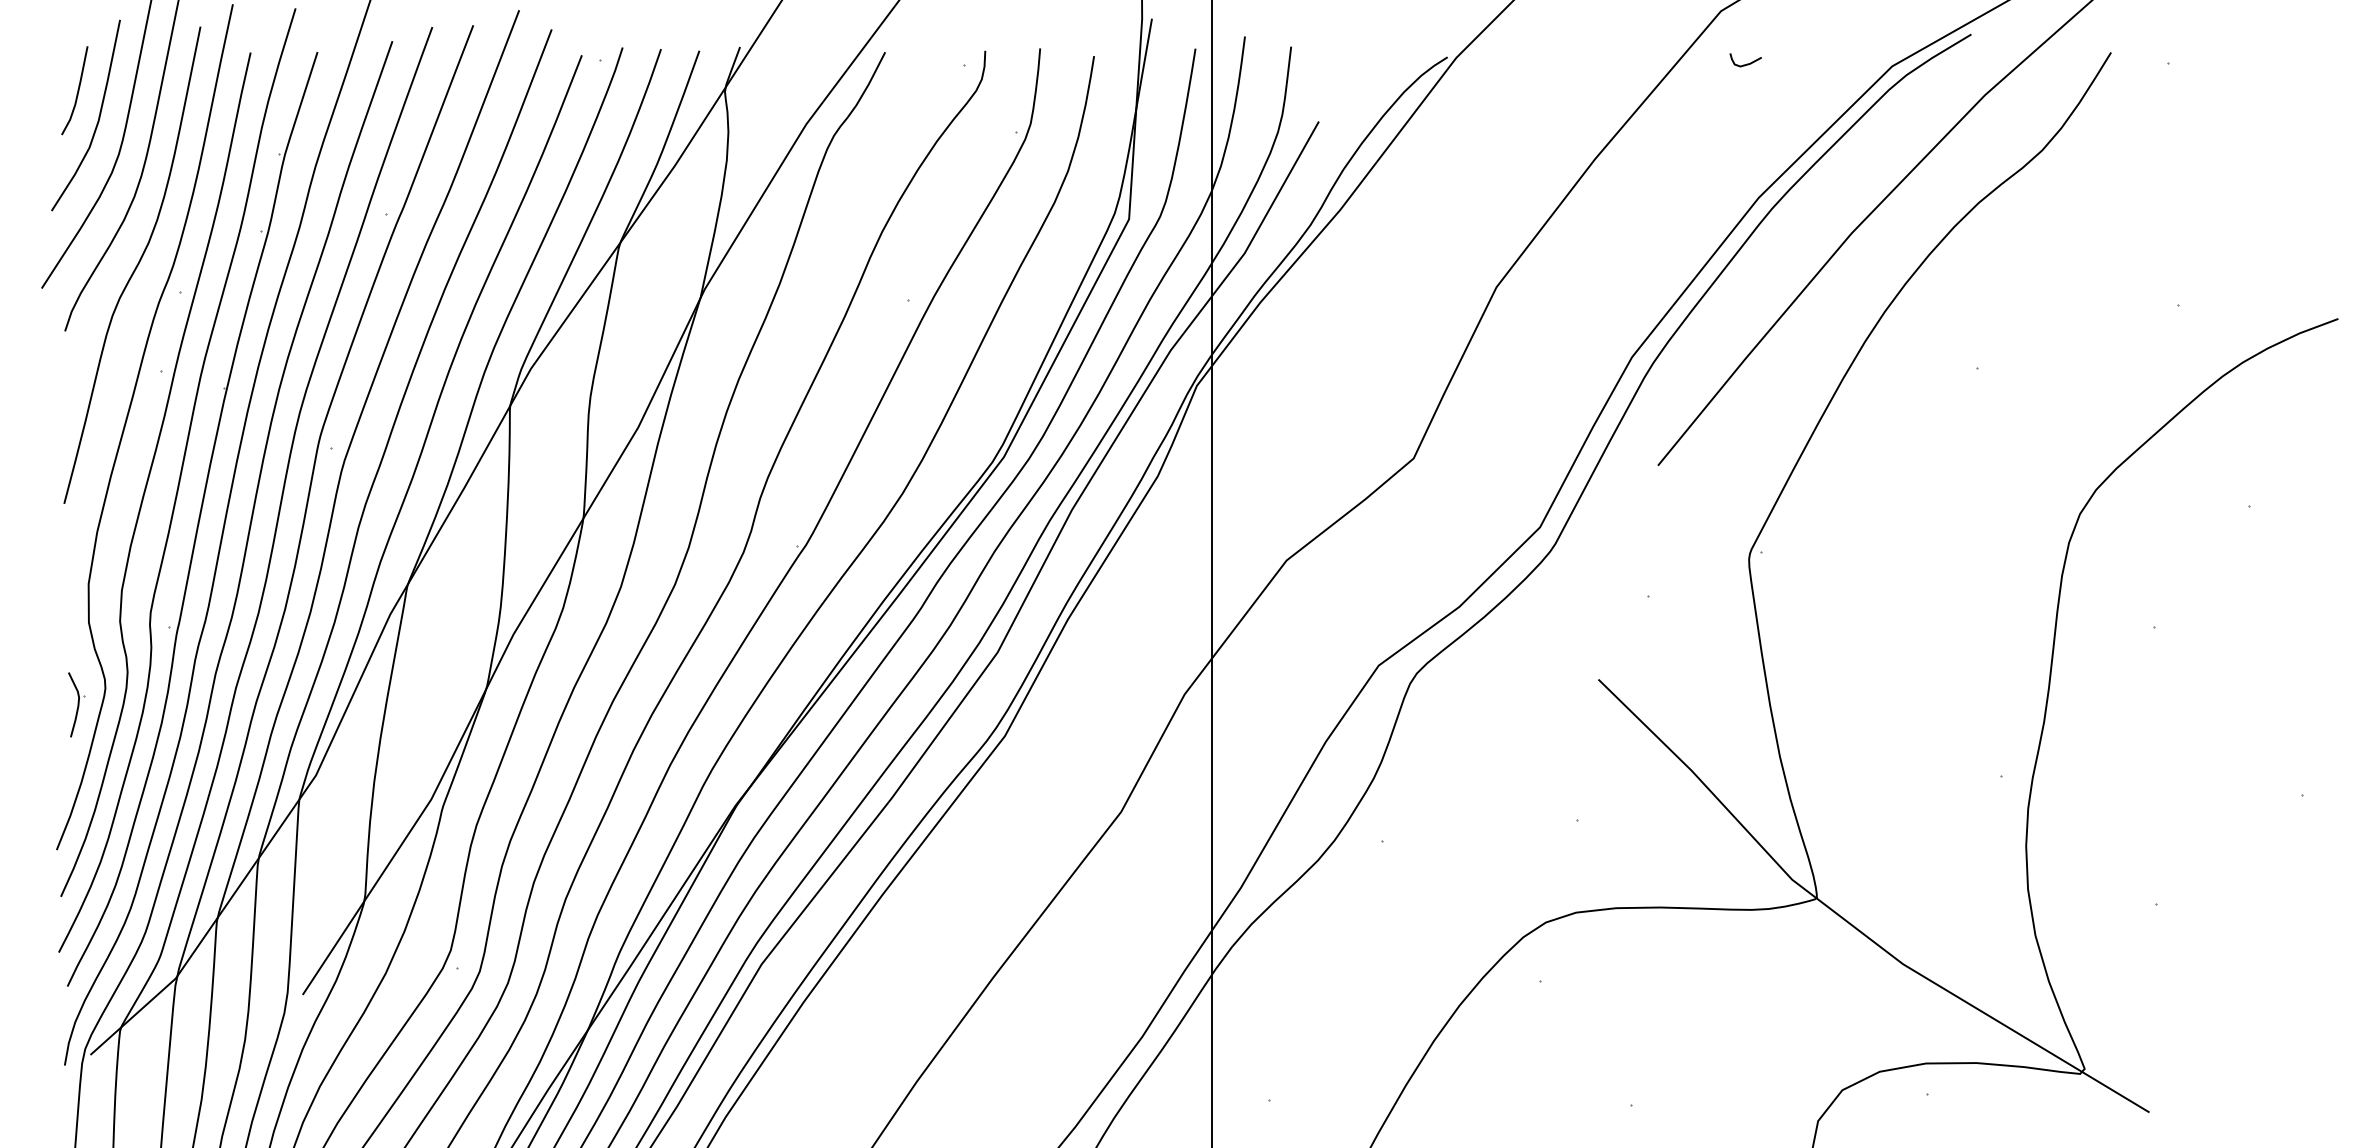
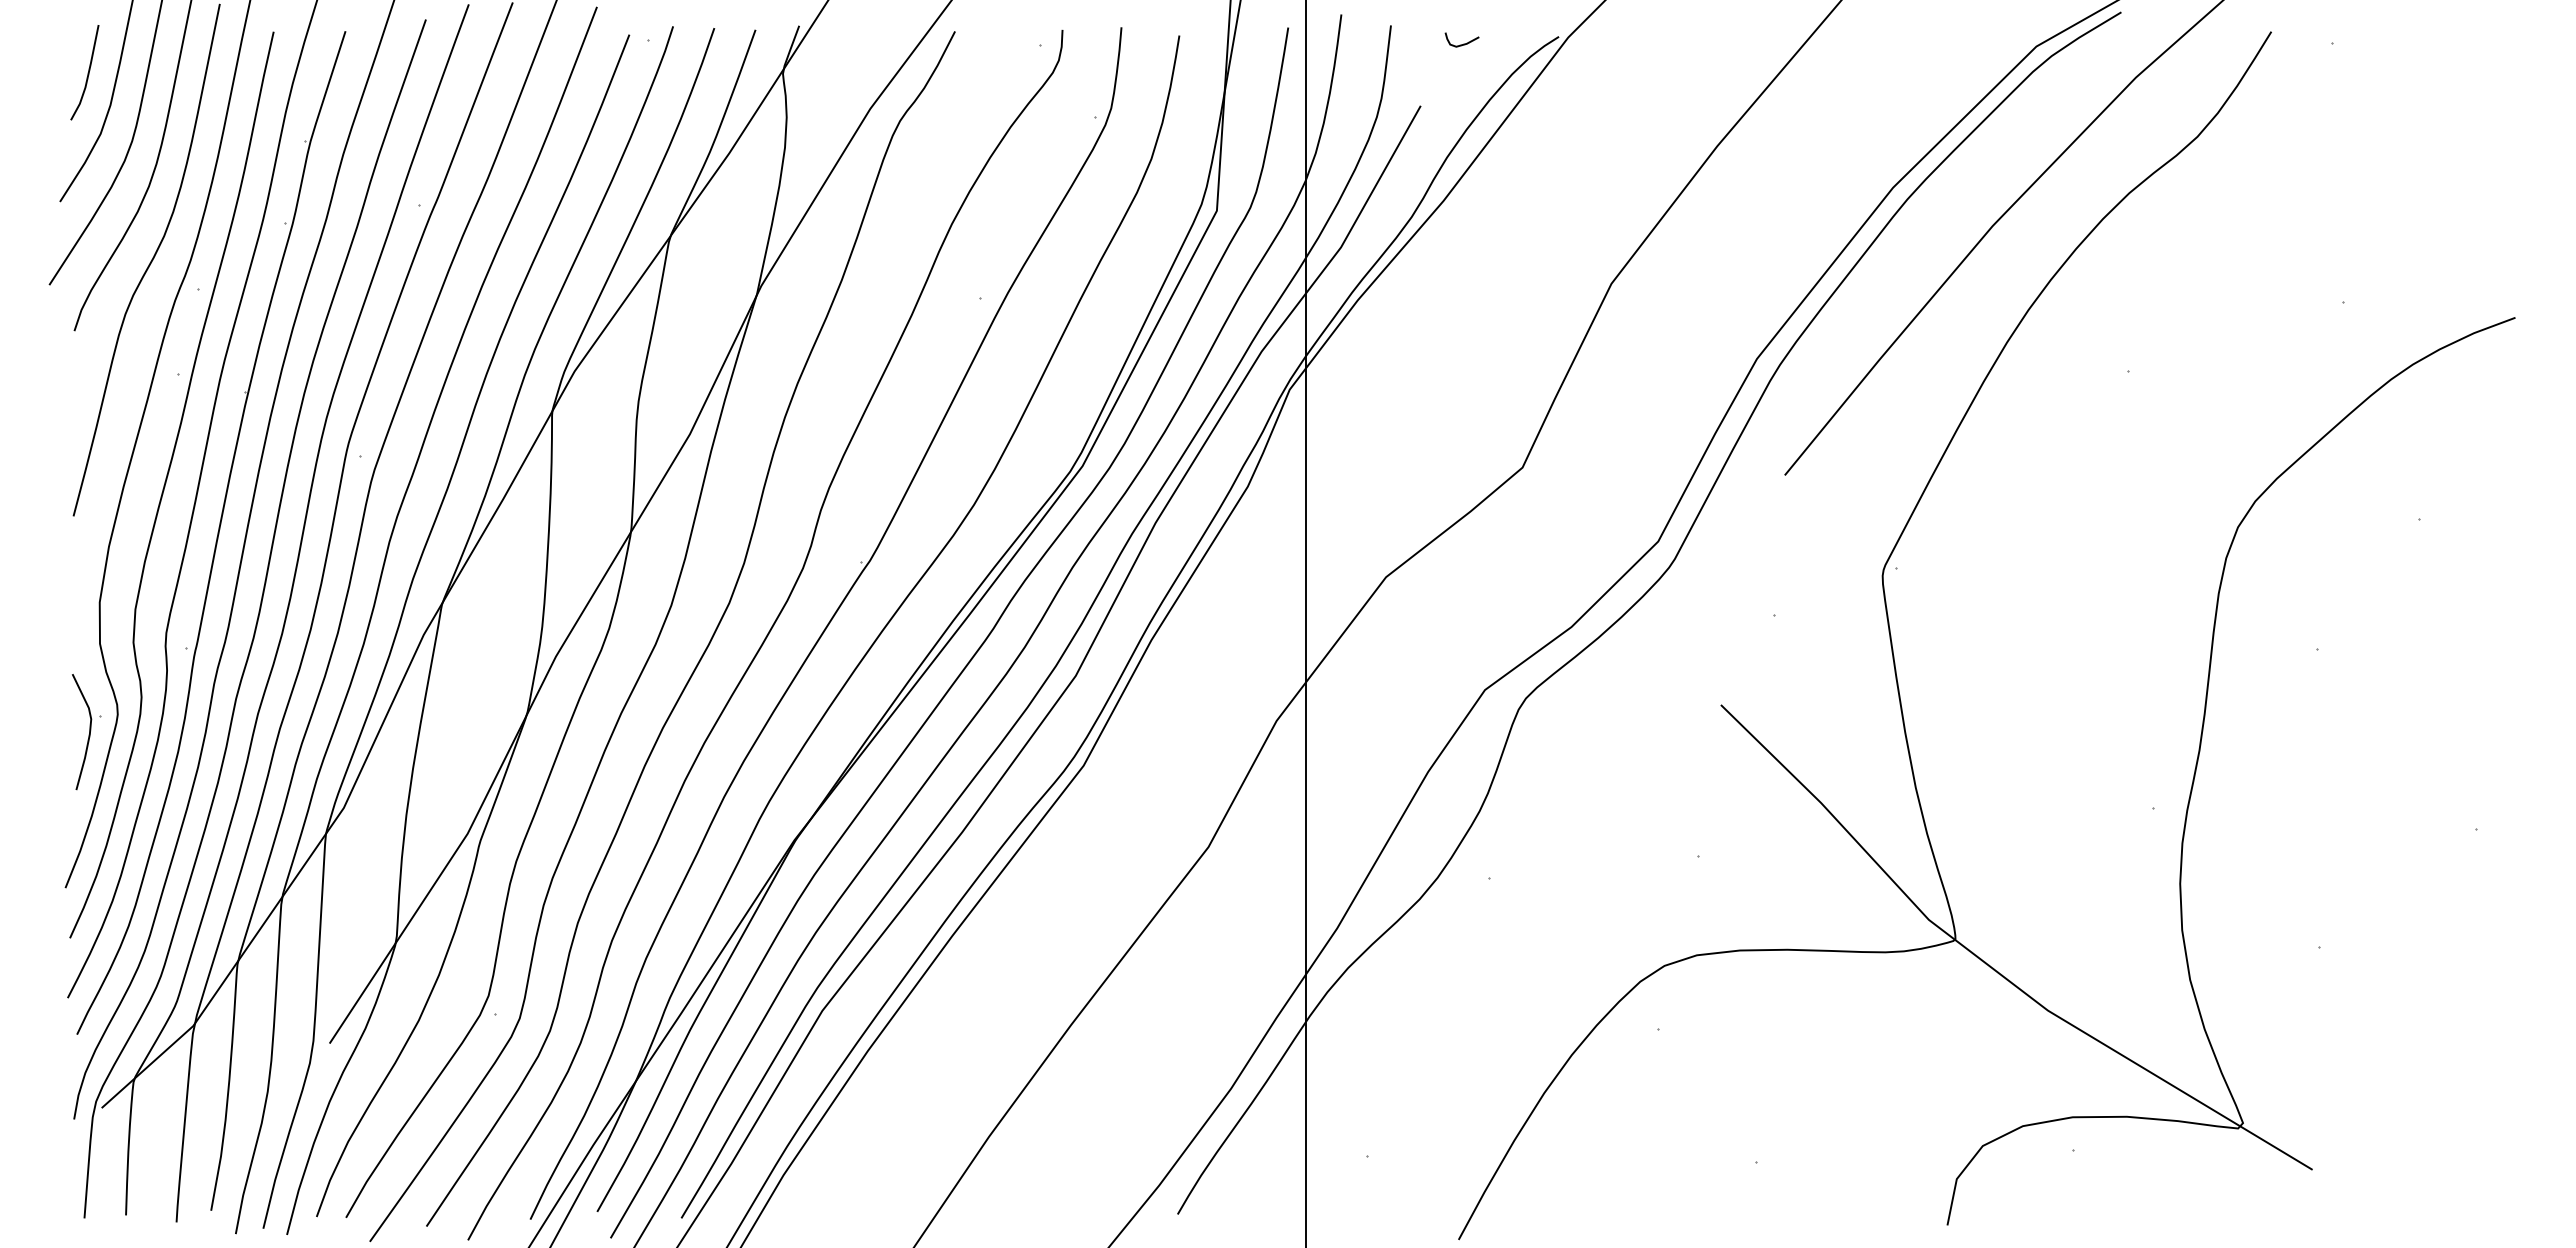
curve: (1747, 63) -> (1463, 43), moved
part: (76, 705) -> (86, 732), size x1.67

